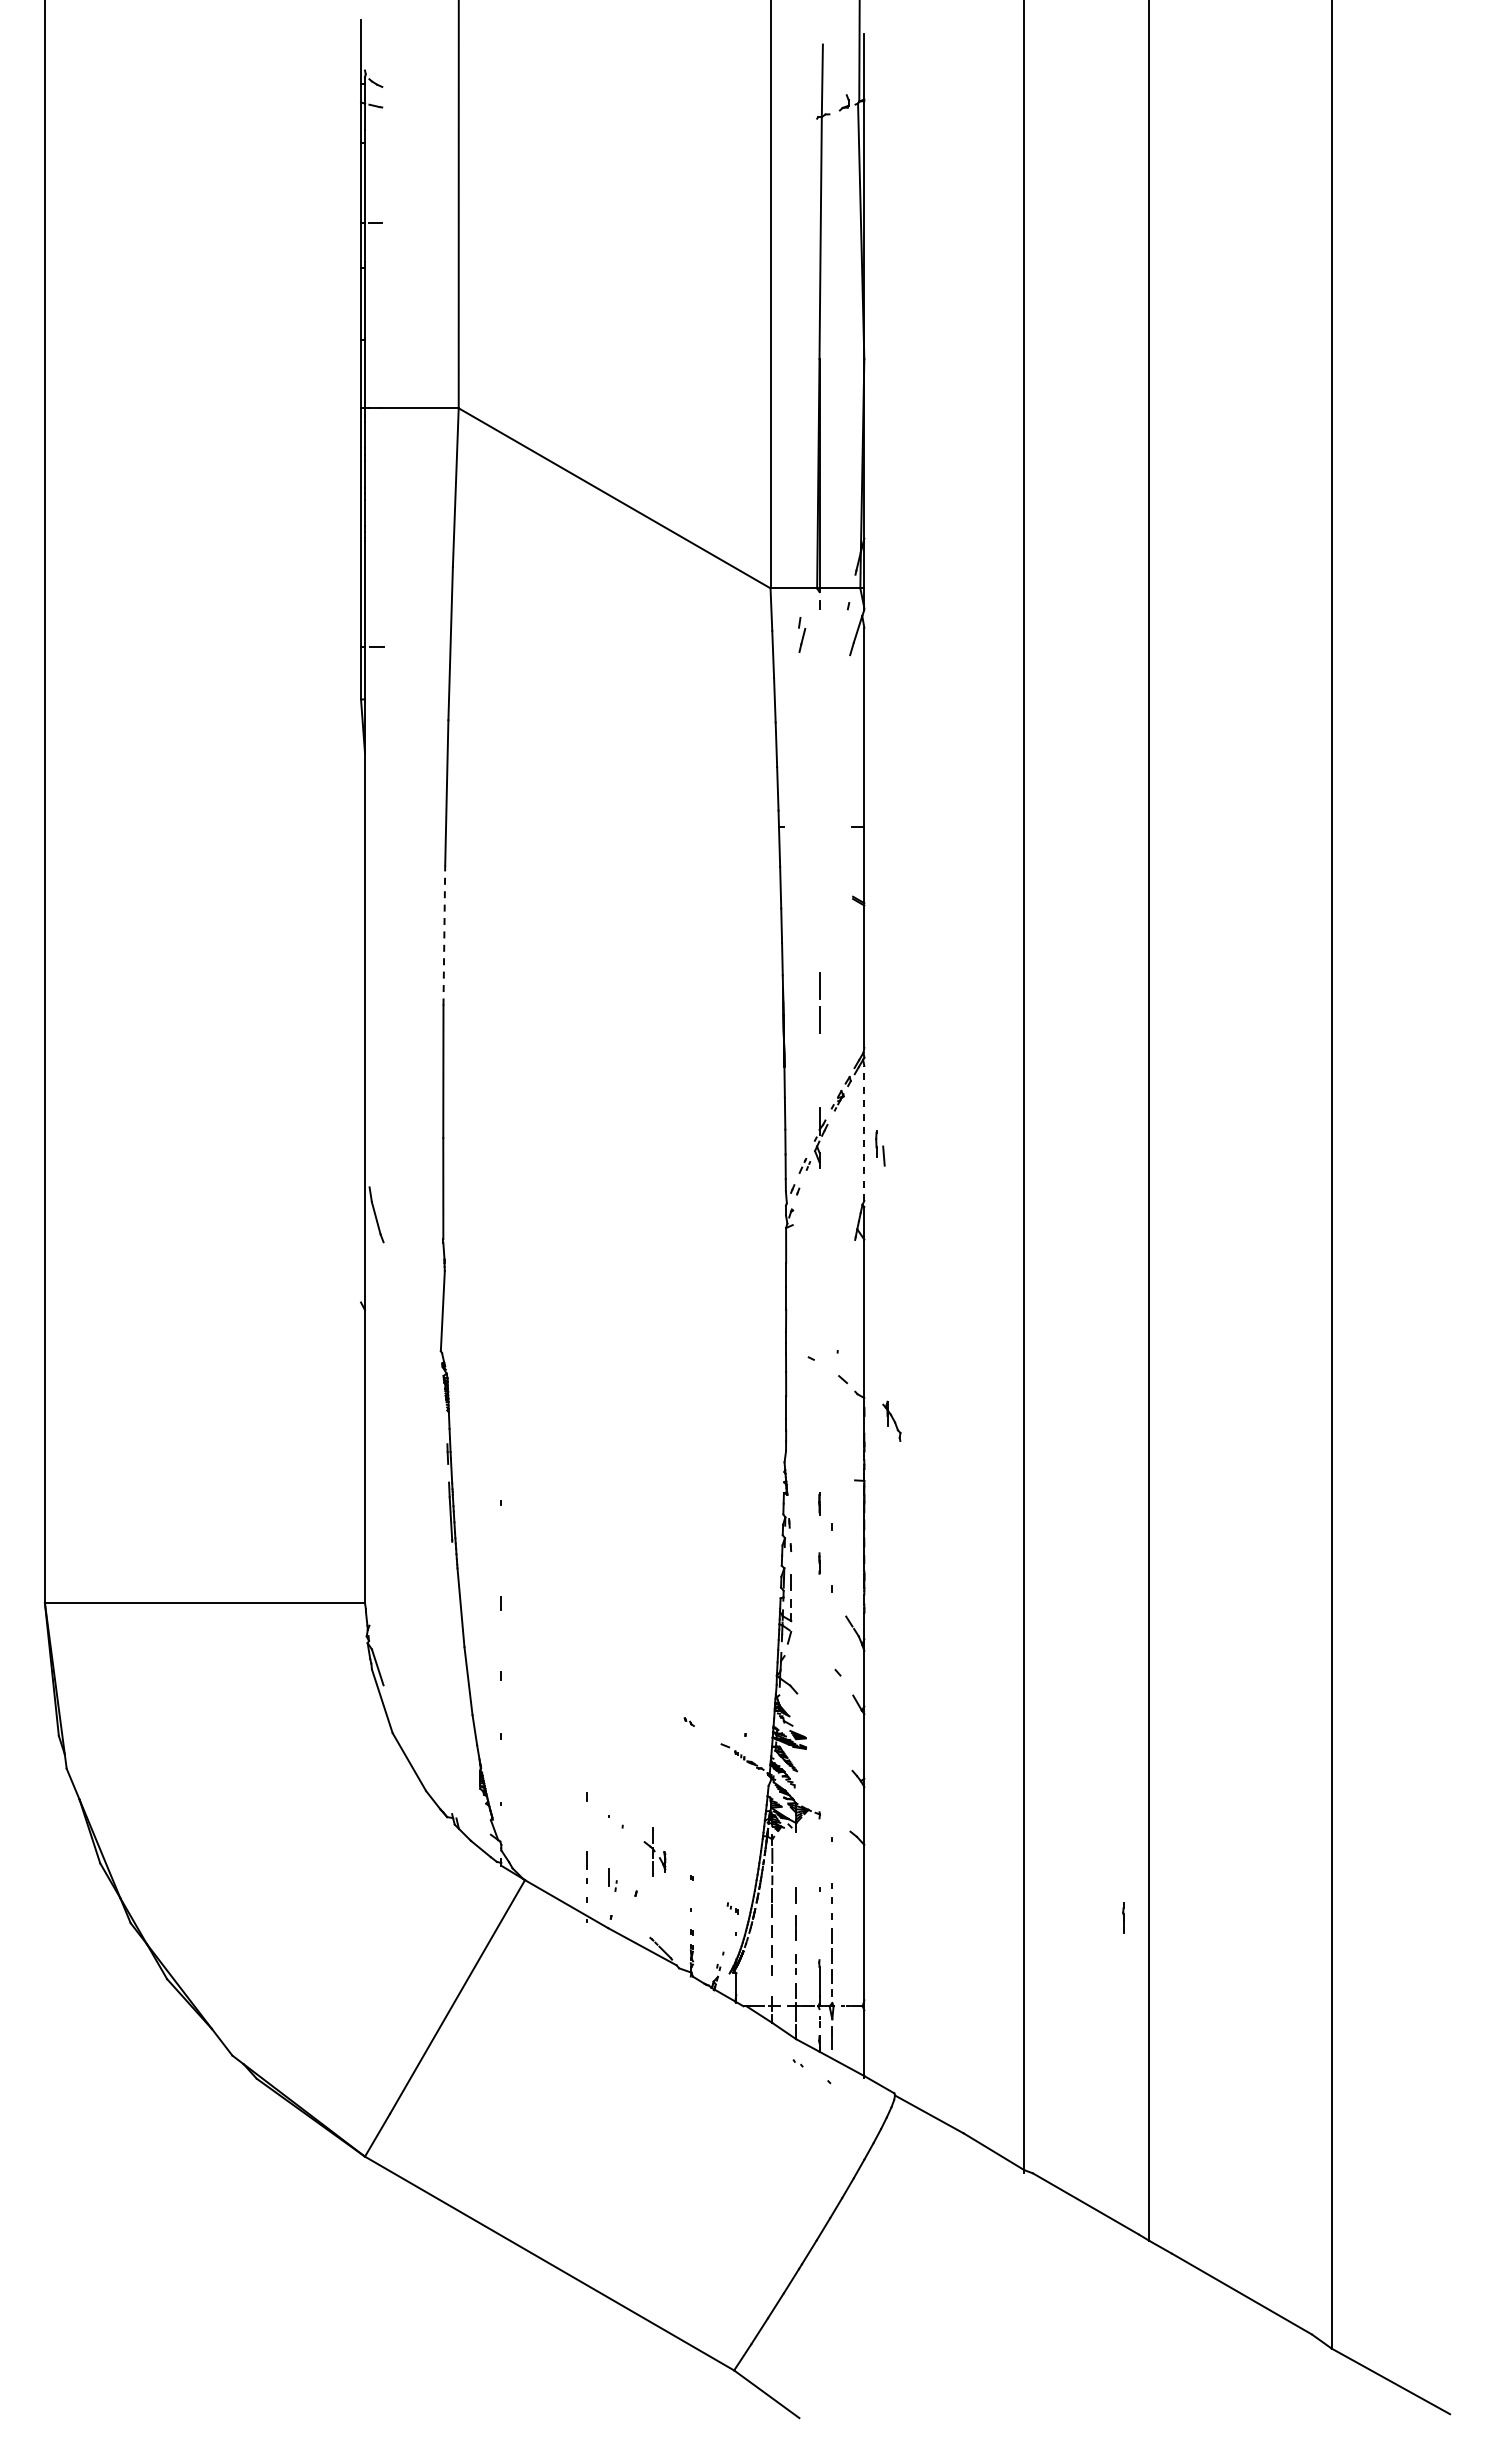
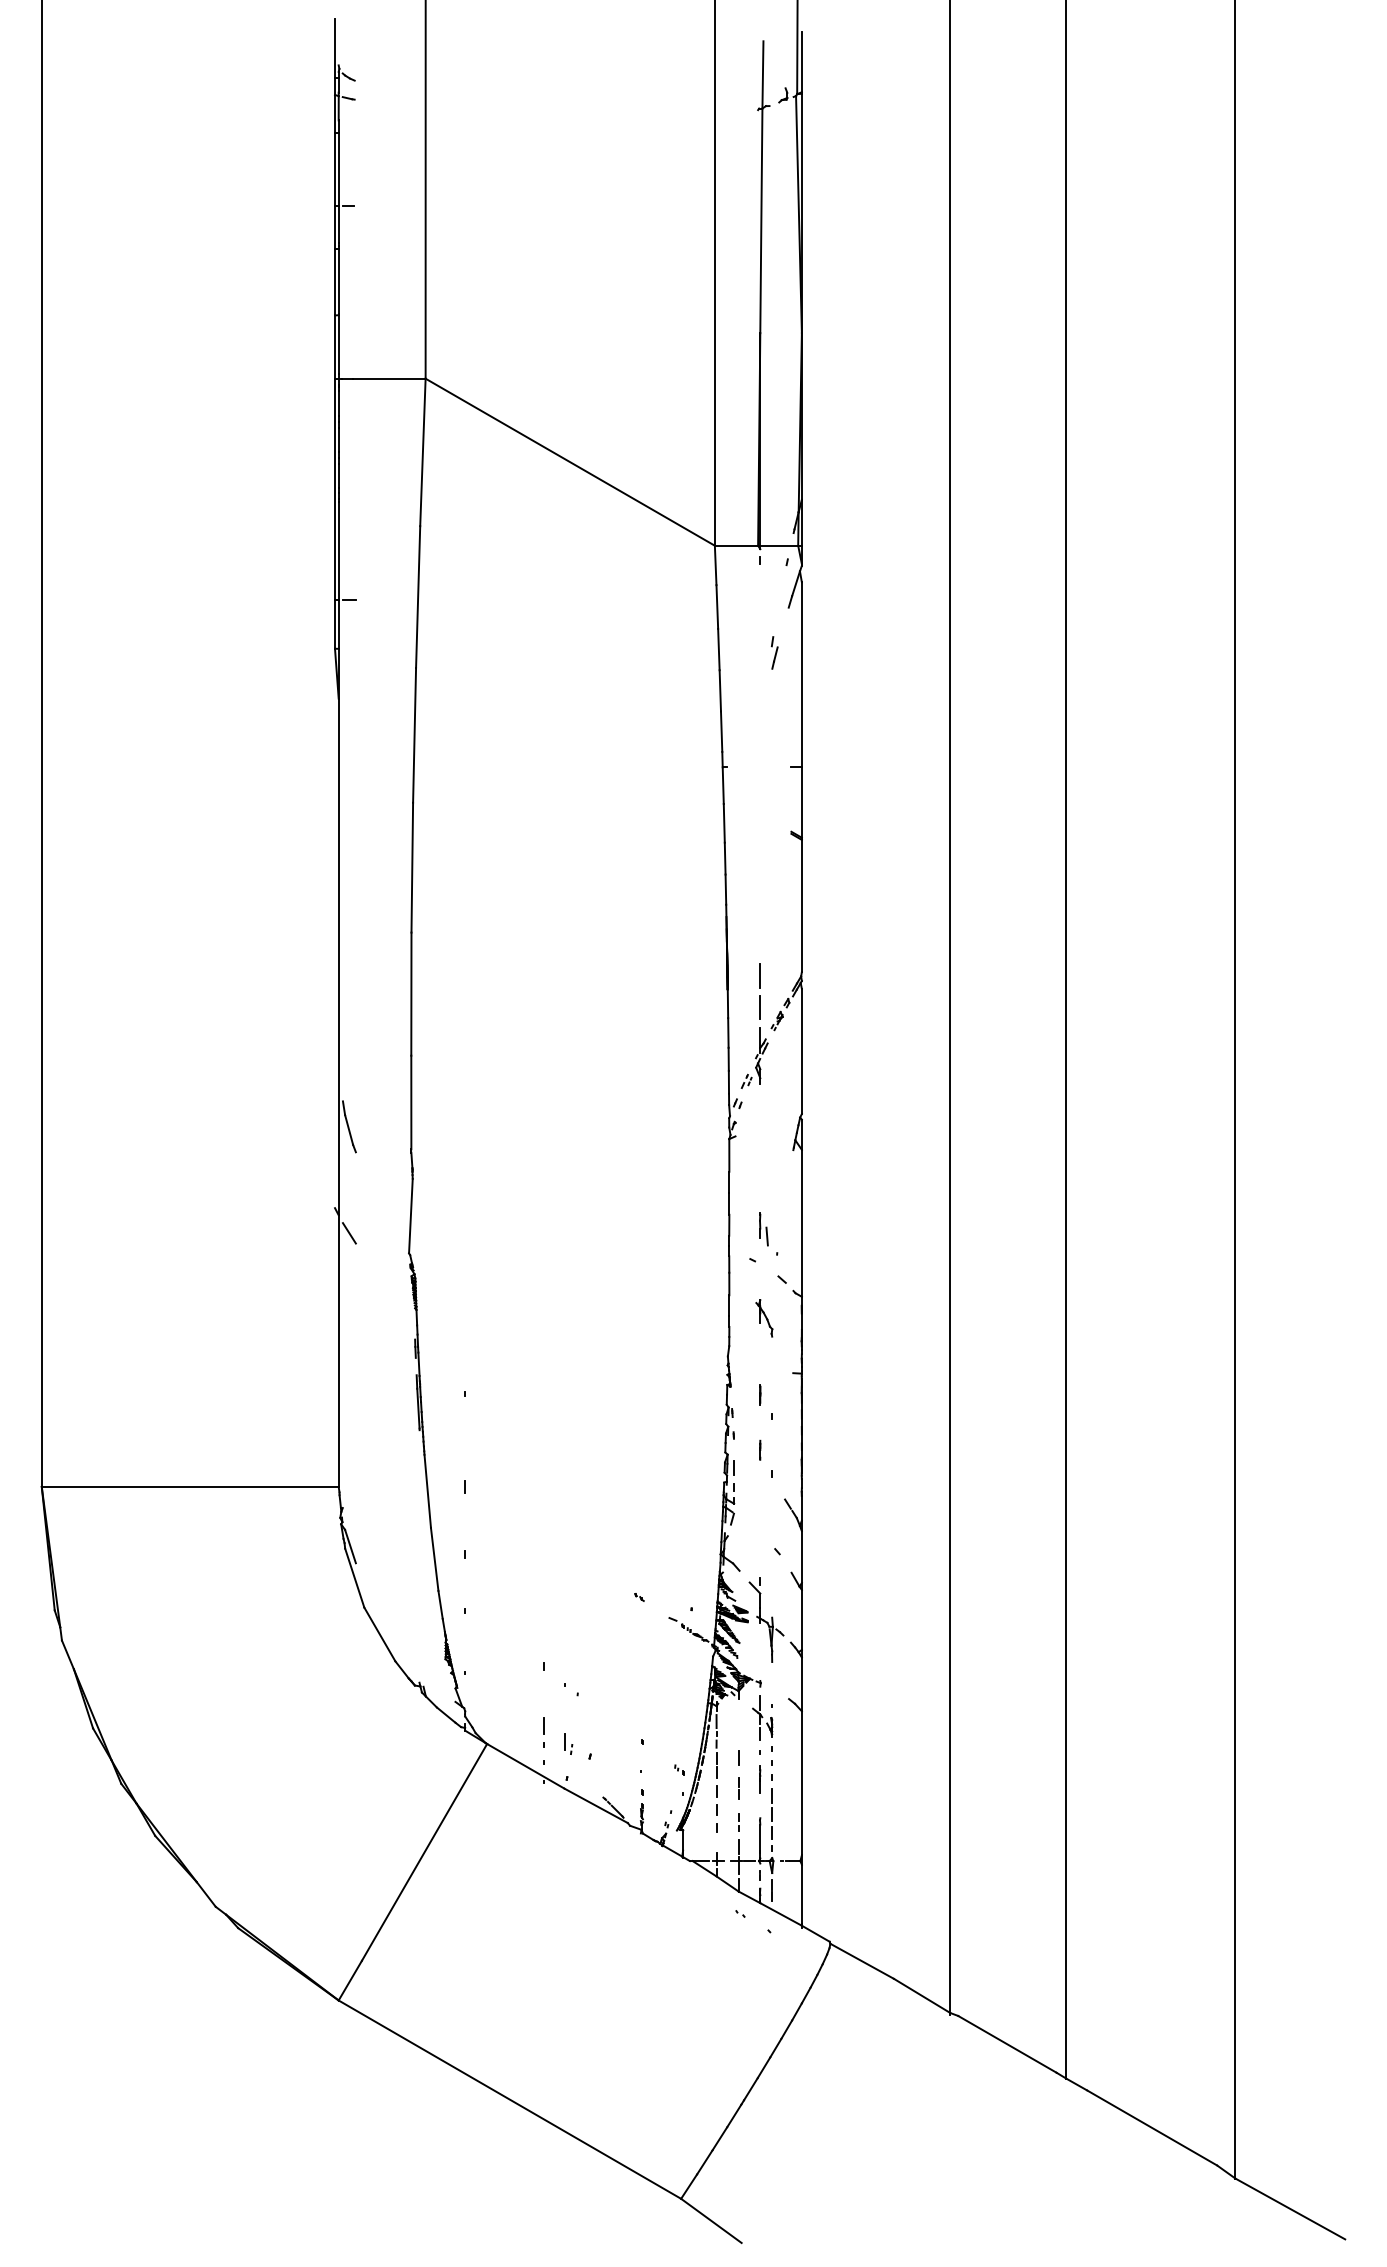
part: (802, 634) -> (775, 652), moved
line: (444, 935) -> (412, 867), dashed -> solid
line: (819, 999) -> (760, 988), moved
line: (864, 1133) -> (802, 1051), dashed -> solid
part: (880, 1148) -> (763, 1229), moved
line: (376, 1329) -> (349, 1233), added
part: (891, 1420) -> (763, 1317), moved
part: (826, 1746) -> (766, 1620), added
part: (654, 1851) -> (762, 1717), moved
line: (1123, 1917) -> (760, 1778), moved

